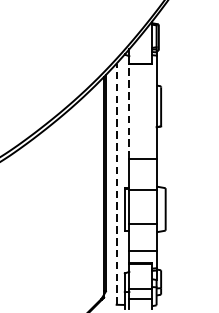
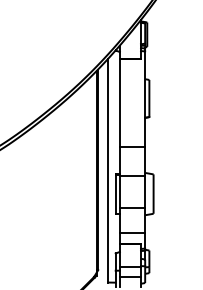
line: (128, 110) -> (119, 102), dashed -> solid
line: (117, 183) -> (108, 170), dashed -> solid

